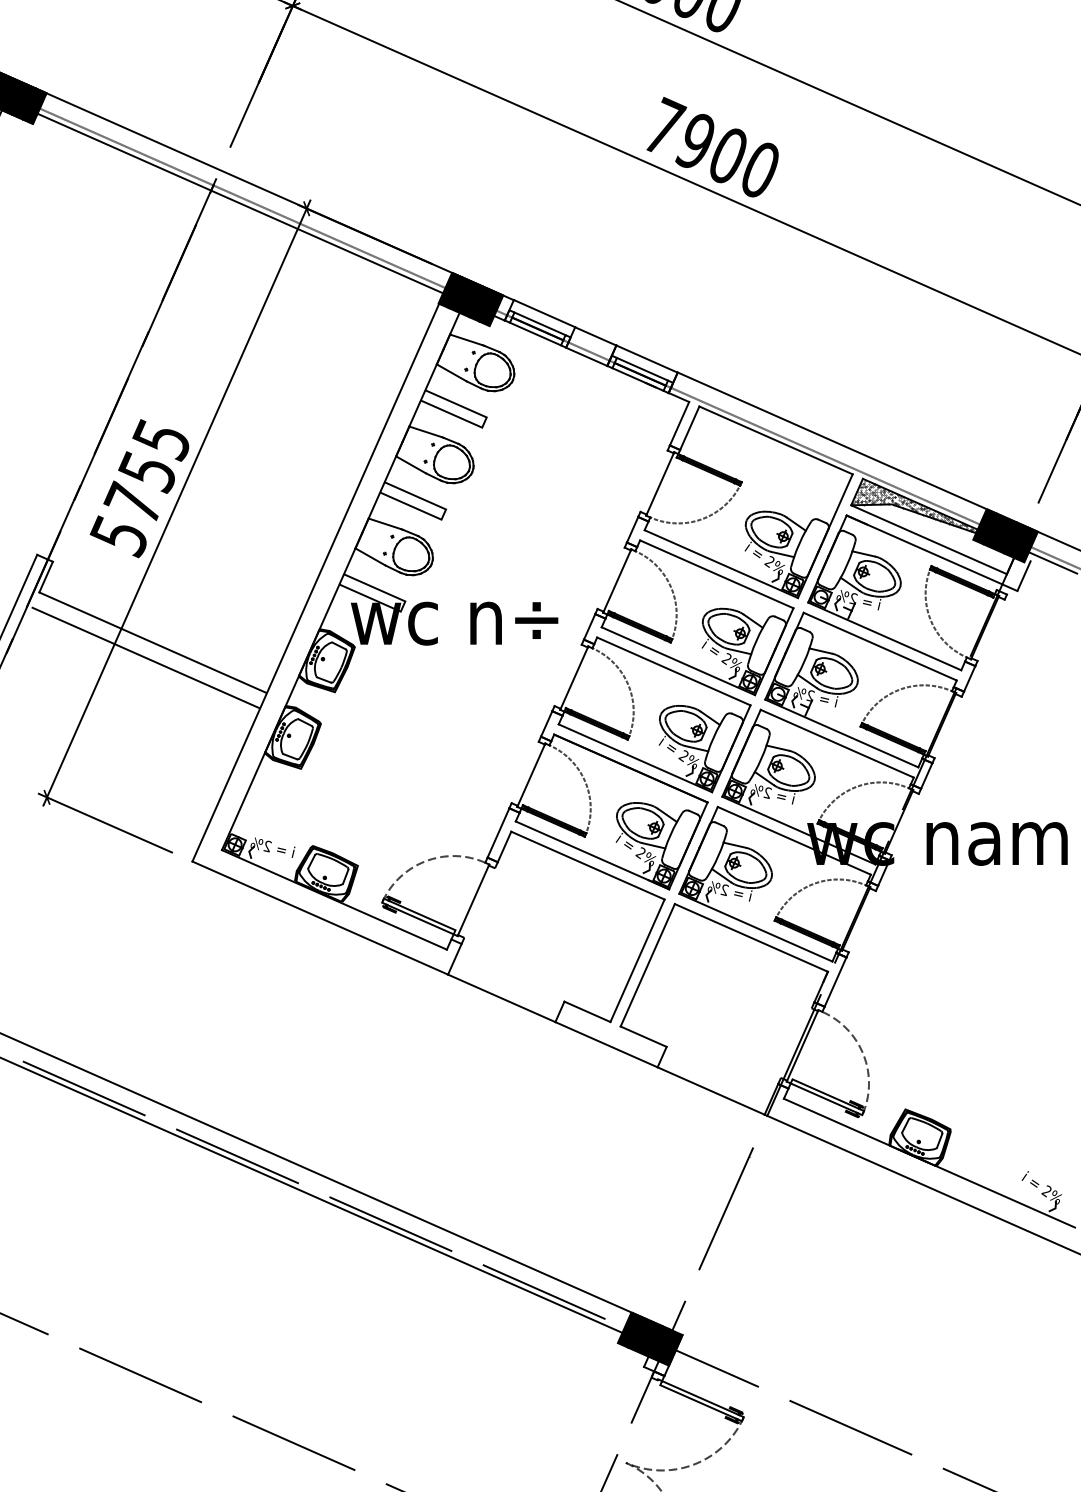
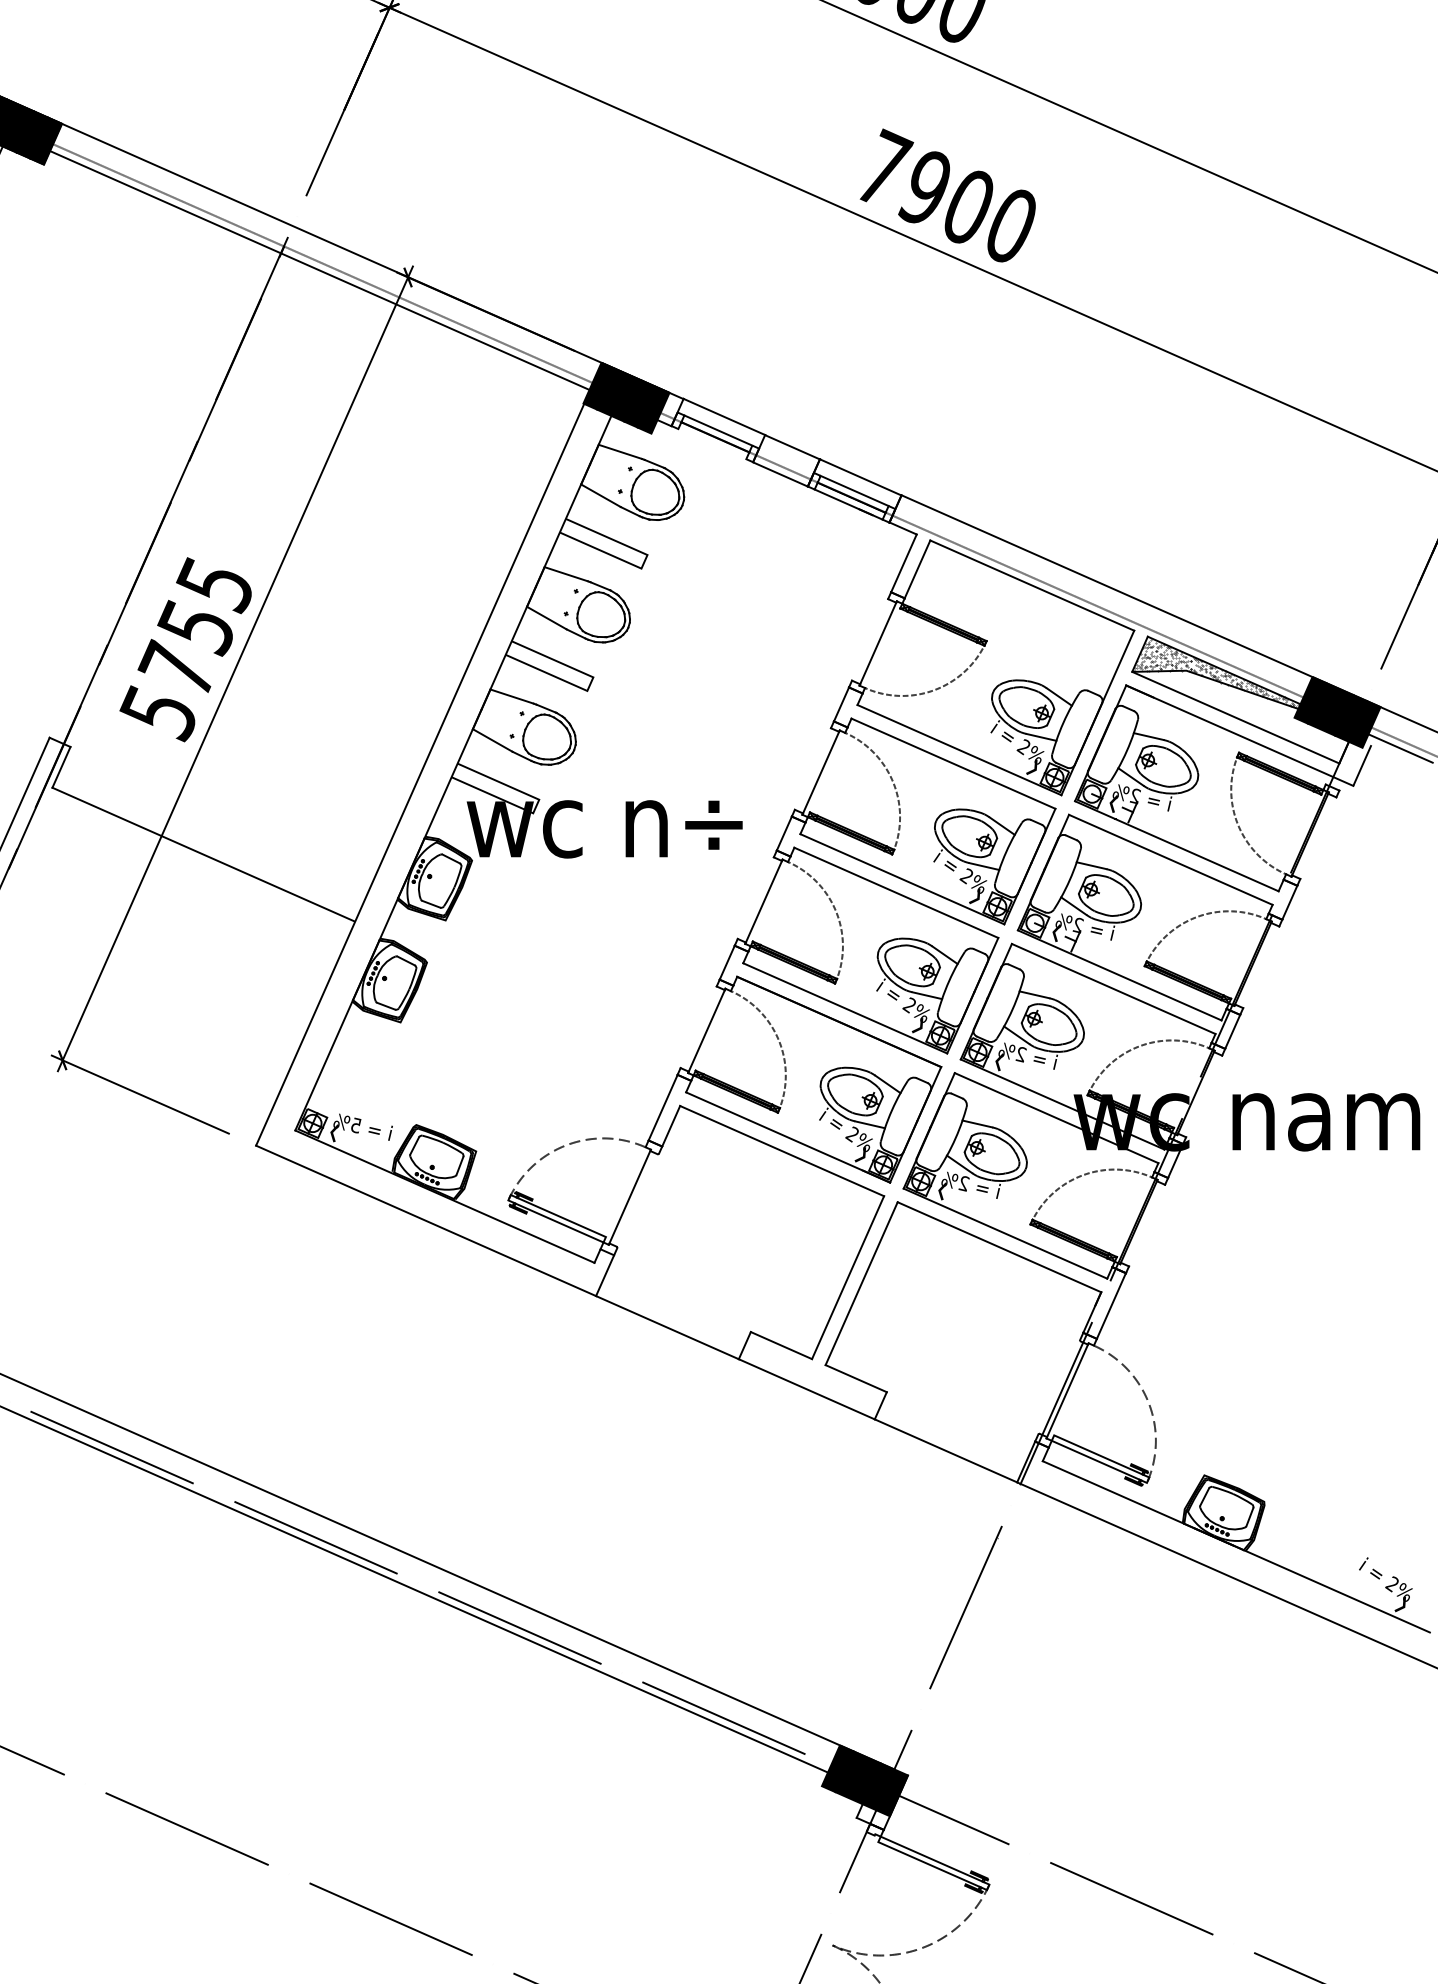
line: (535, 333) -> (712, 443), removed
line: (145, 657) -> (193, 874), removed
text: (267, 846) -> (355, 1125), 2% -> 5%

